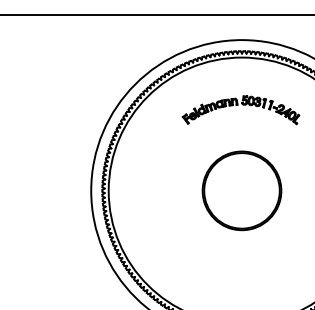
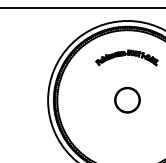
part: (242, 189) -> (127, 99), size x0.6

